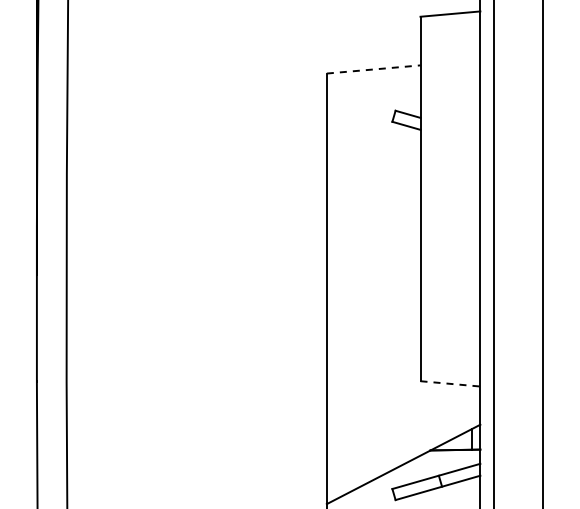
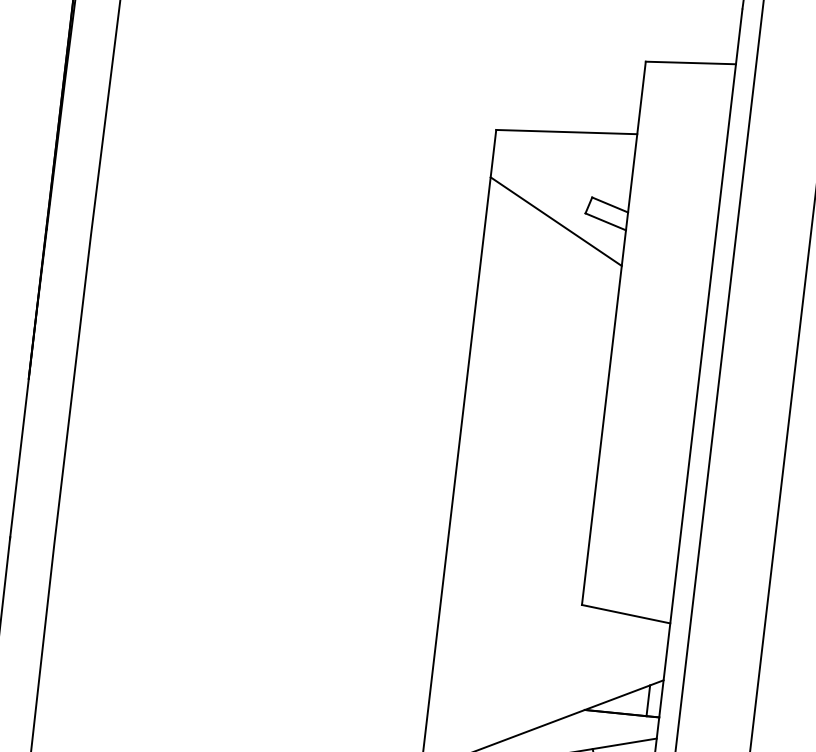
line: (374, 69) -> (567, 132), dashed -> solid
line: (373, 129) -> (555, 221), added
line: (450, 383) -> (626, 613), dashed -> solid

